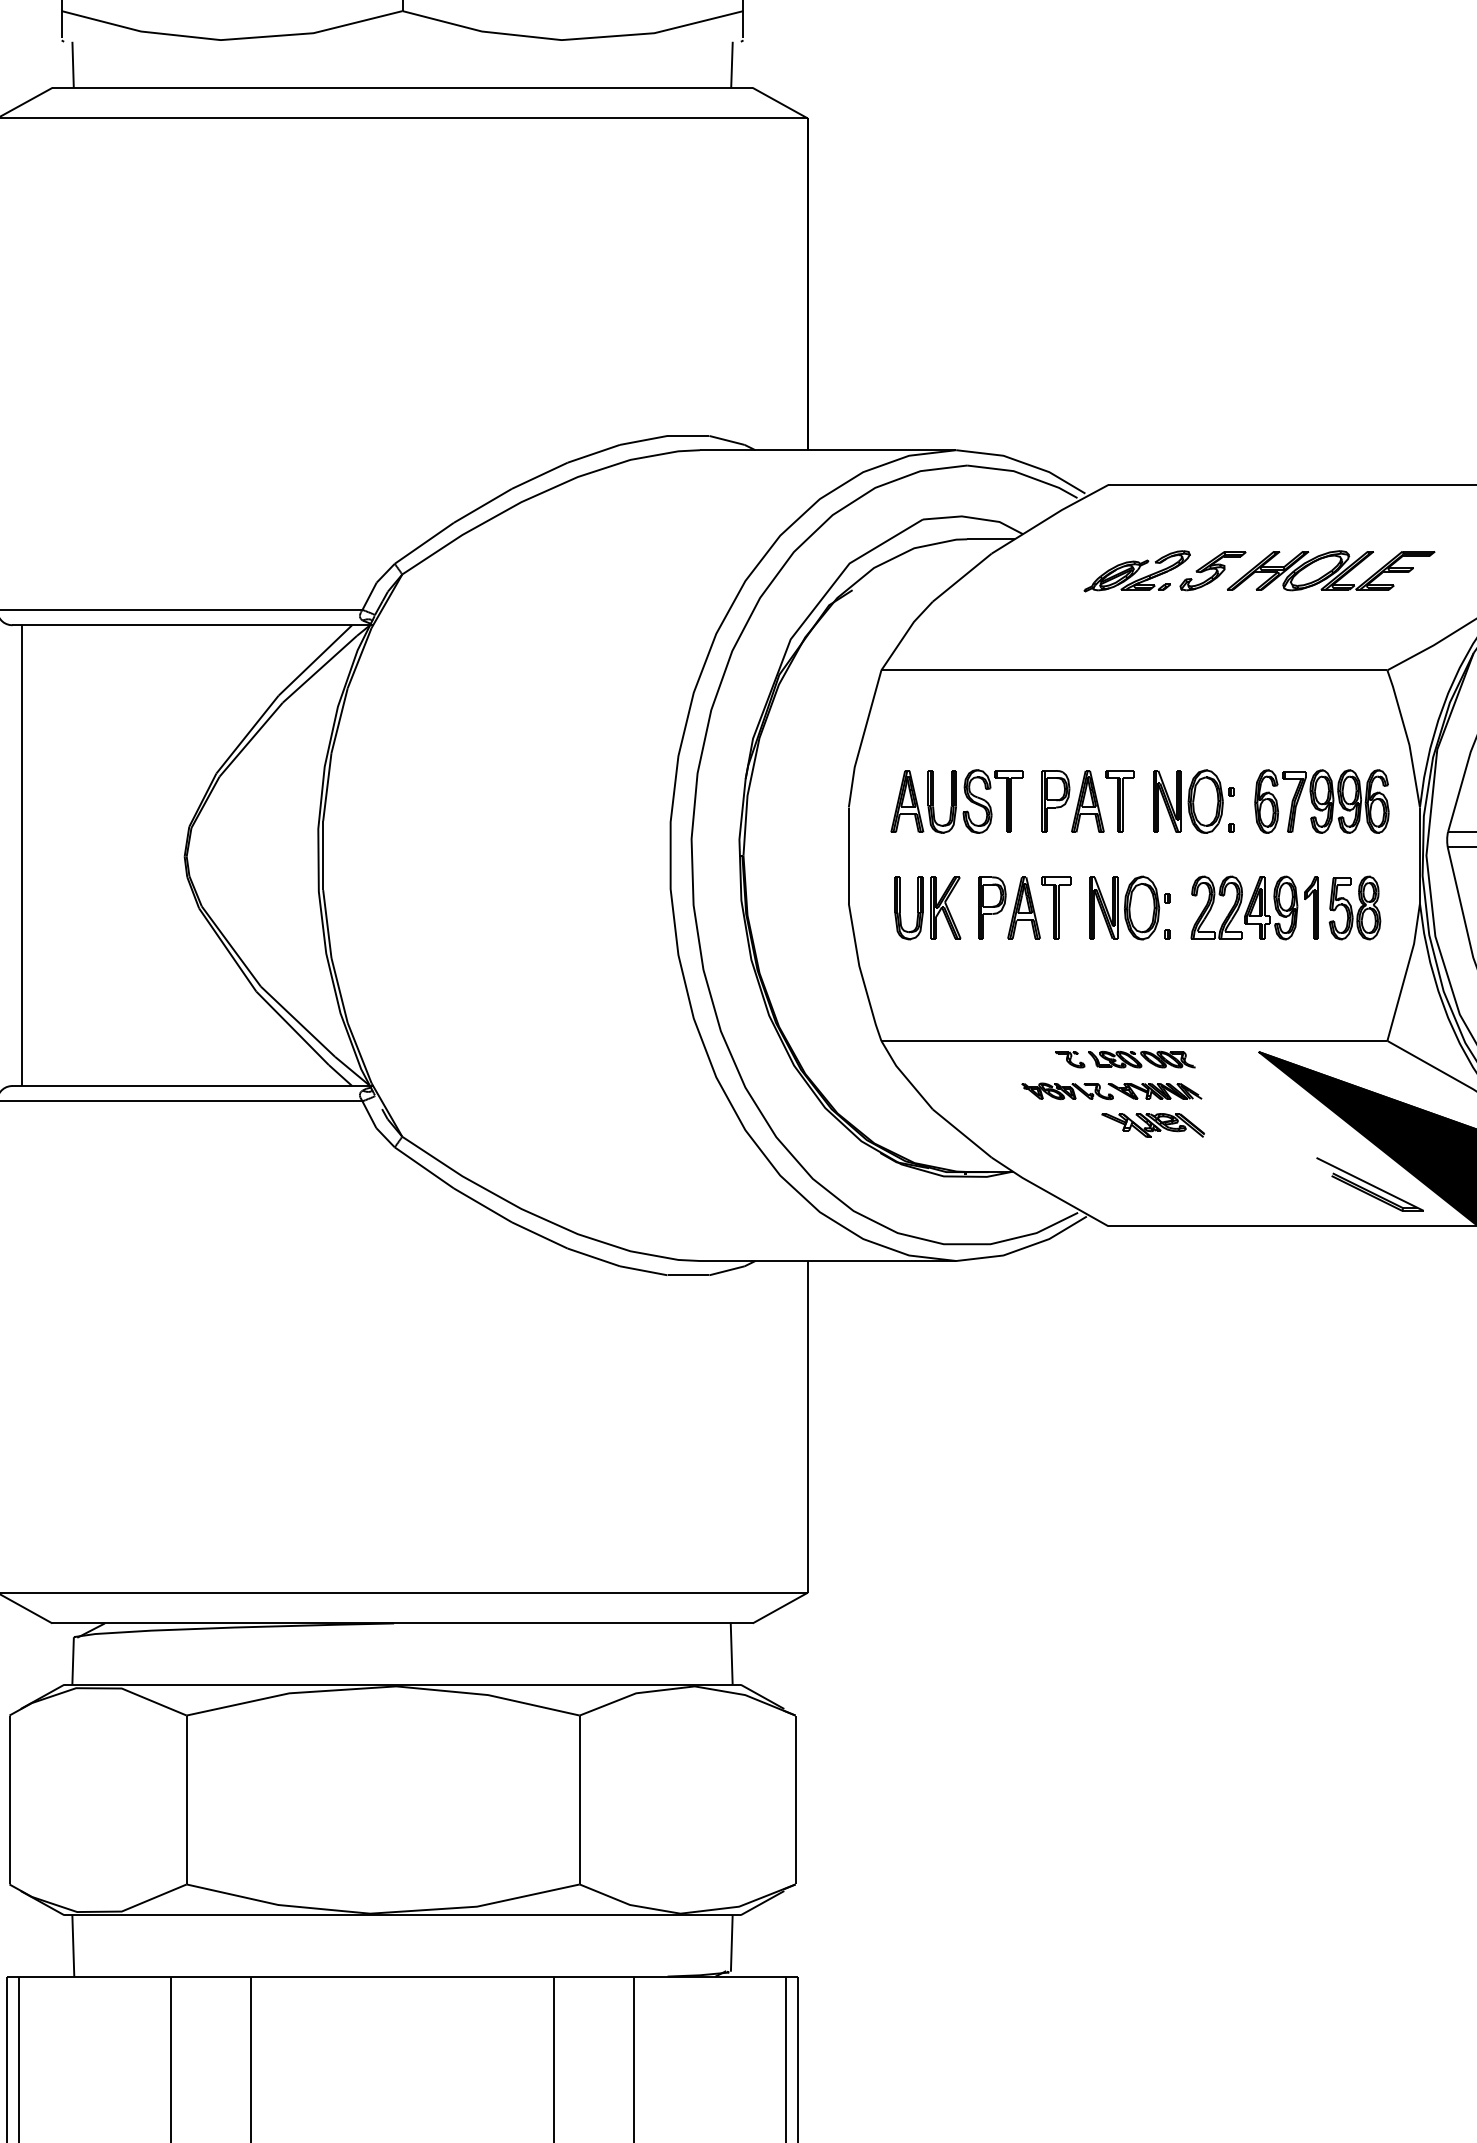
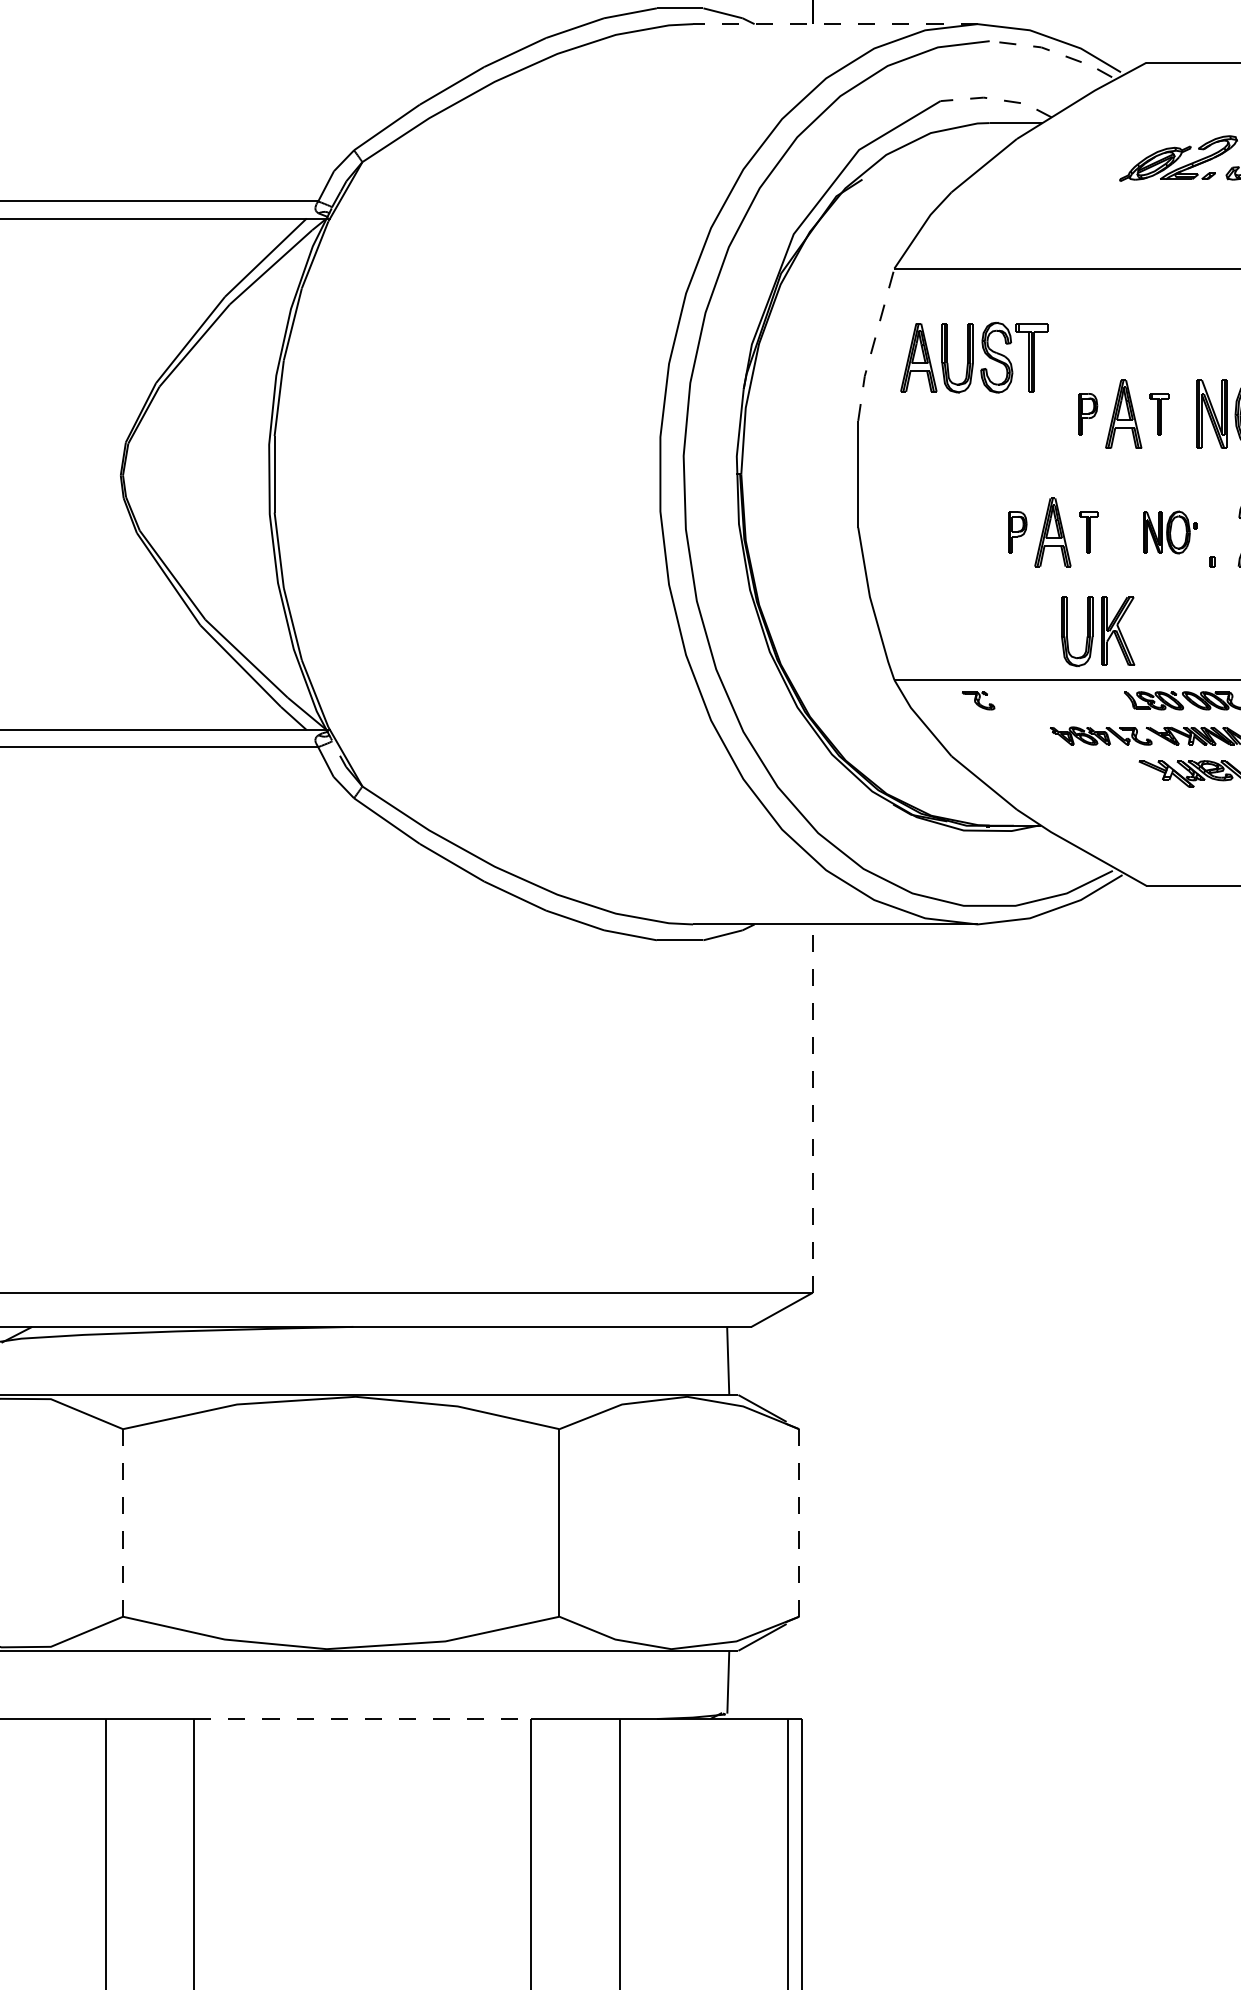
line: (827, 450) -> (834, 24), solid -> dashed
line: (1024, 475) -> (1053, 52), solid -> dashed
line: (974, 518) -> (997, 99), solid -> dashed
line: (862, 738) -> (873, 344), solid -> dashed
part: (956, 801) -> (973, 357), moved
part: (1055, 801) -> (1087, 414), size x0.6
part: (1119, 801) -> (1158, 414), size x0.6
part: (992, 907) -> (1017, 531), size x0.6
part: (1056, 907) -> (1088, 531), size x0.6
part: (1129, 907) -> (1169, 531), size x0.6
part: (927, 908) -> (1097, 631), moved
part: (1070, 1059) -> (978, 700), moved
line: (807, 1426) -> (812, 1108), solid -> dashed
line: (186, 1800) -> (122, 1523), solid -> dashed
line: (795, 1800) -> (799, 1523), solid -> dashed
line: (402, 1976) -> (362, 1718), solid -> dashed

